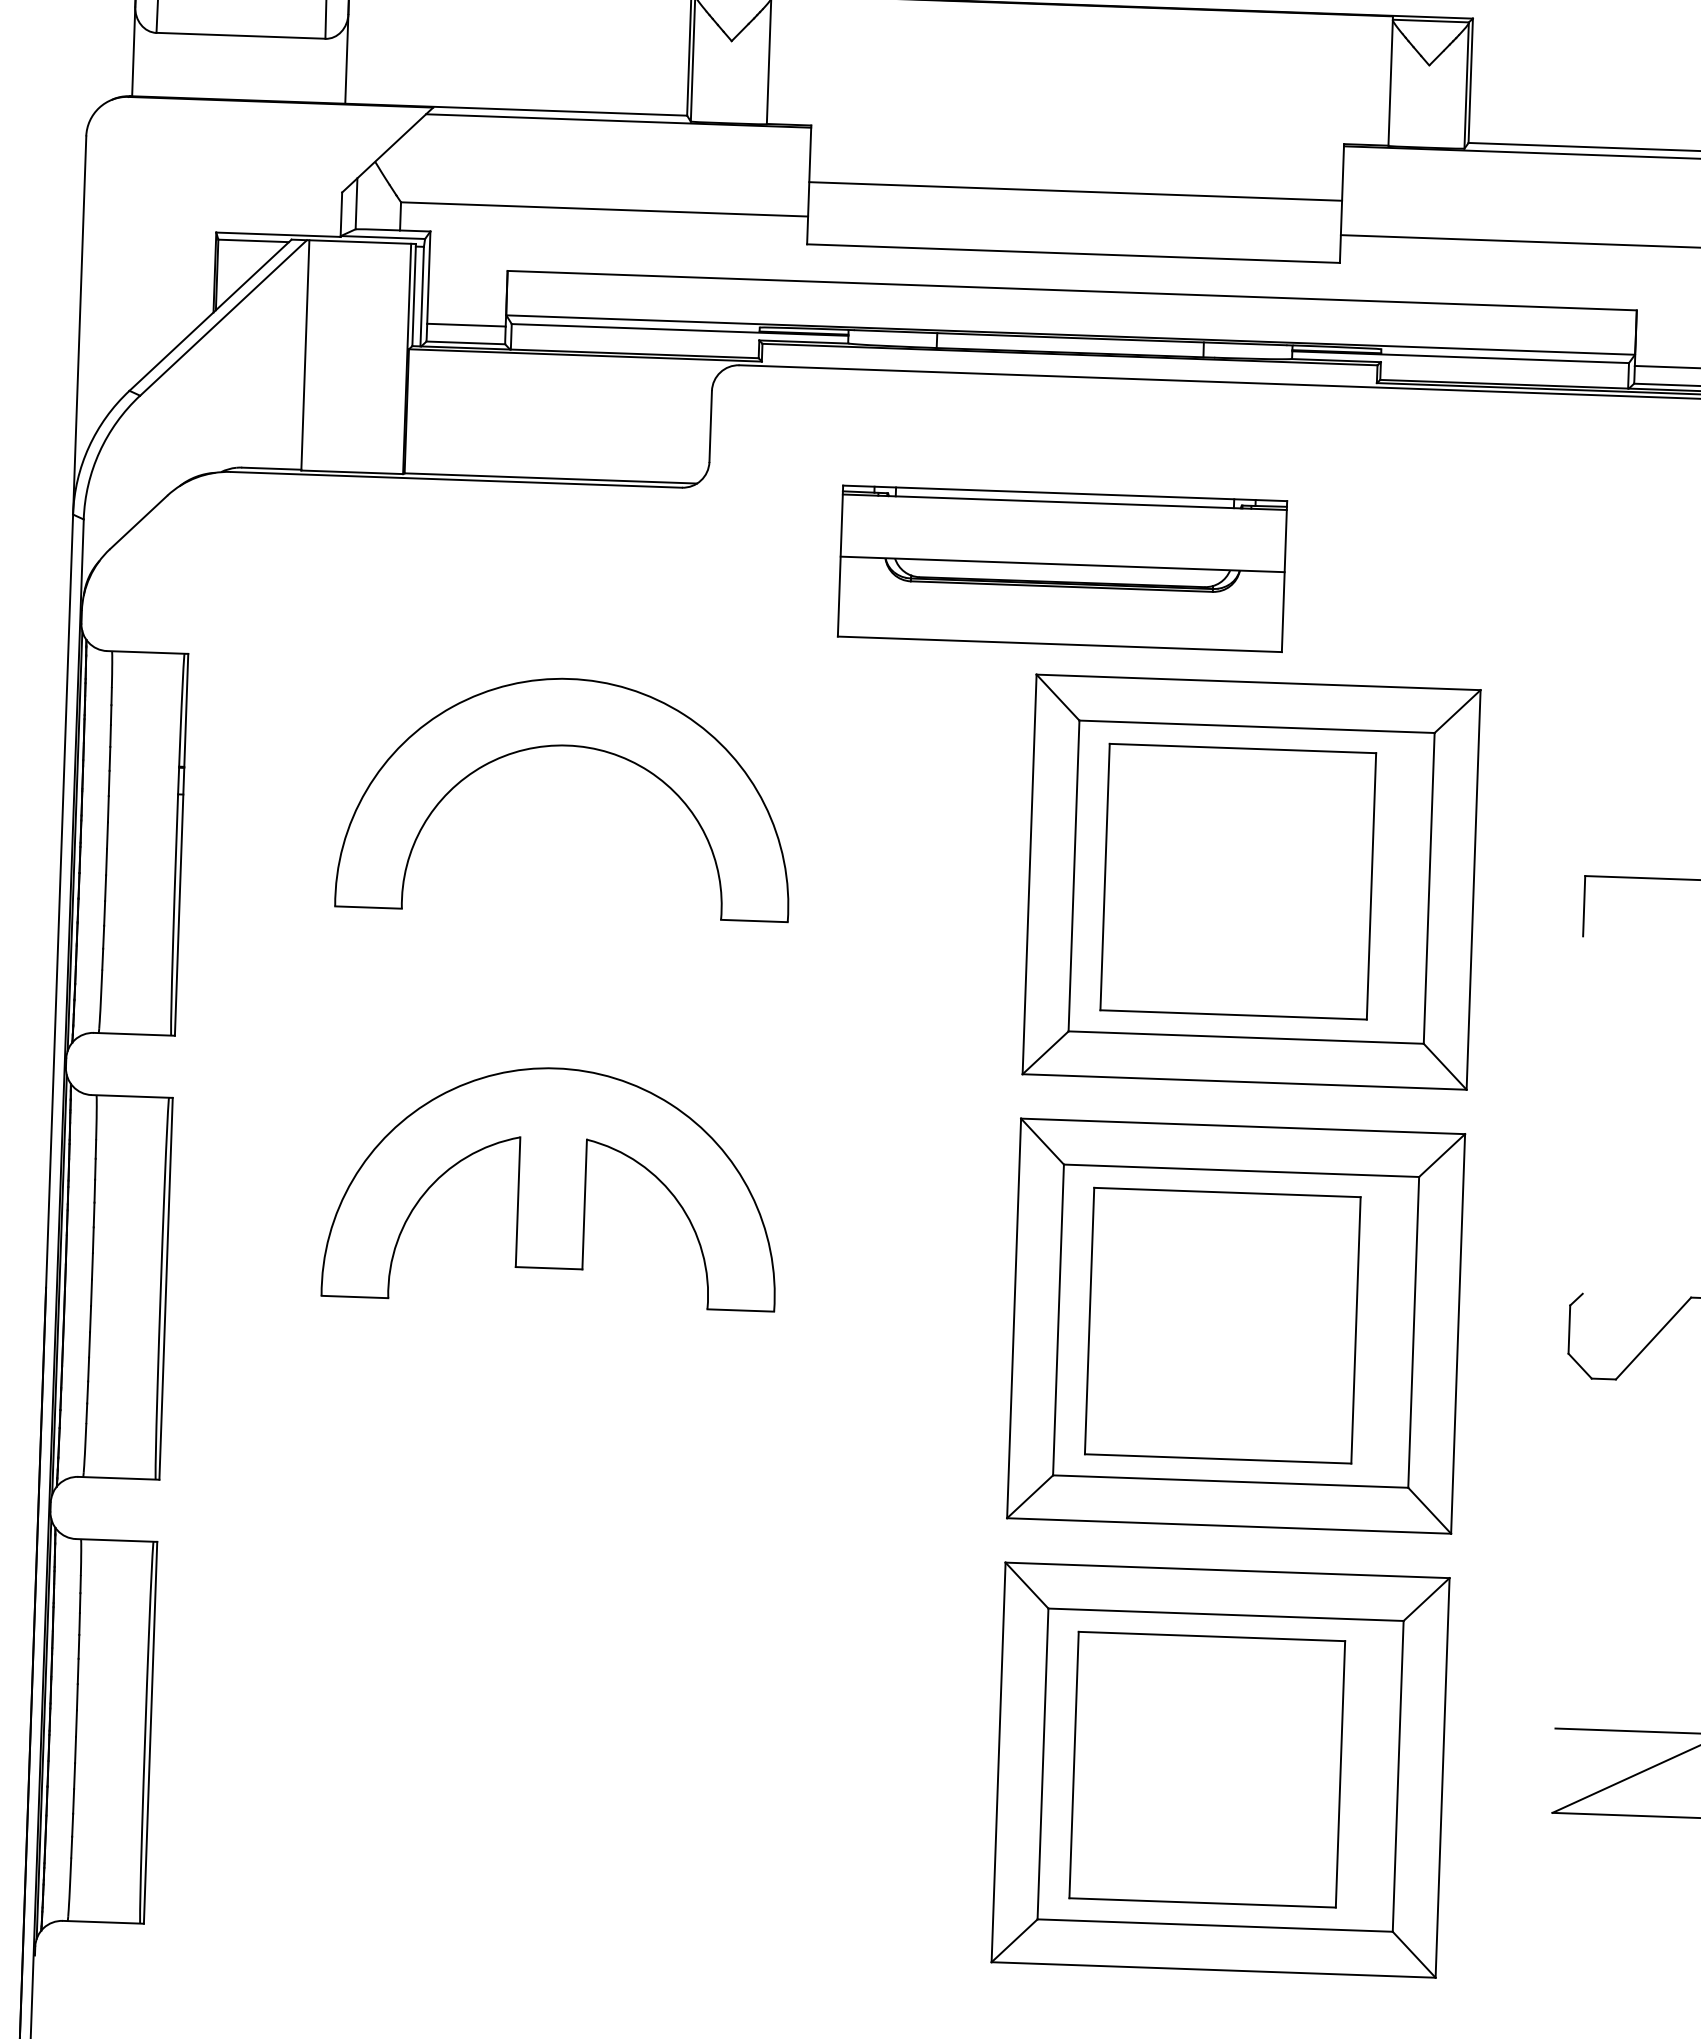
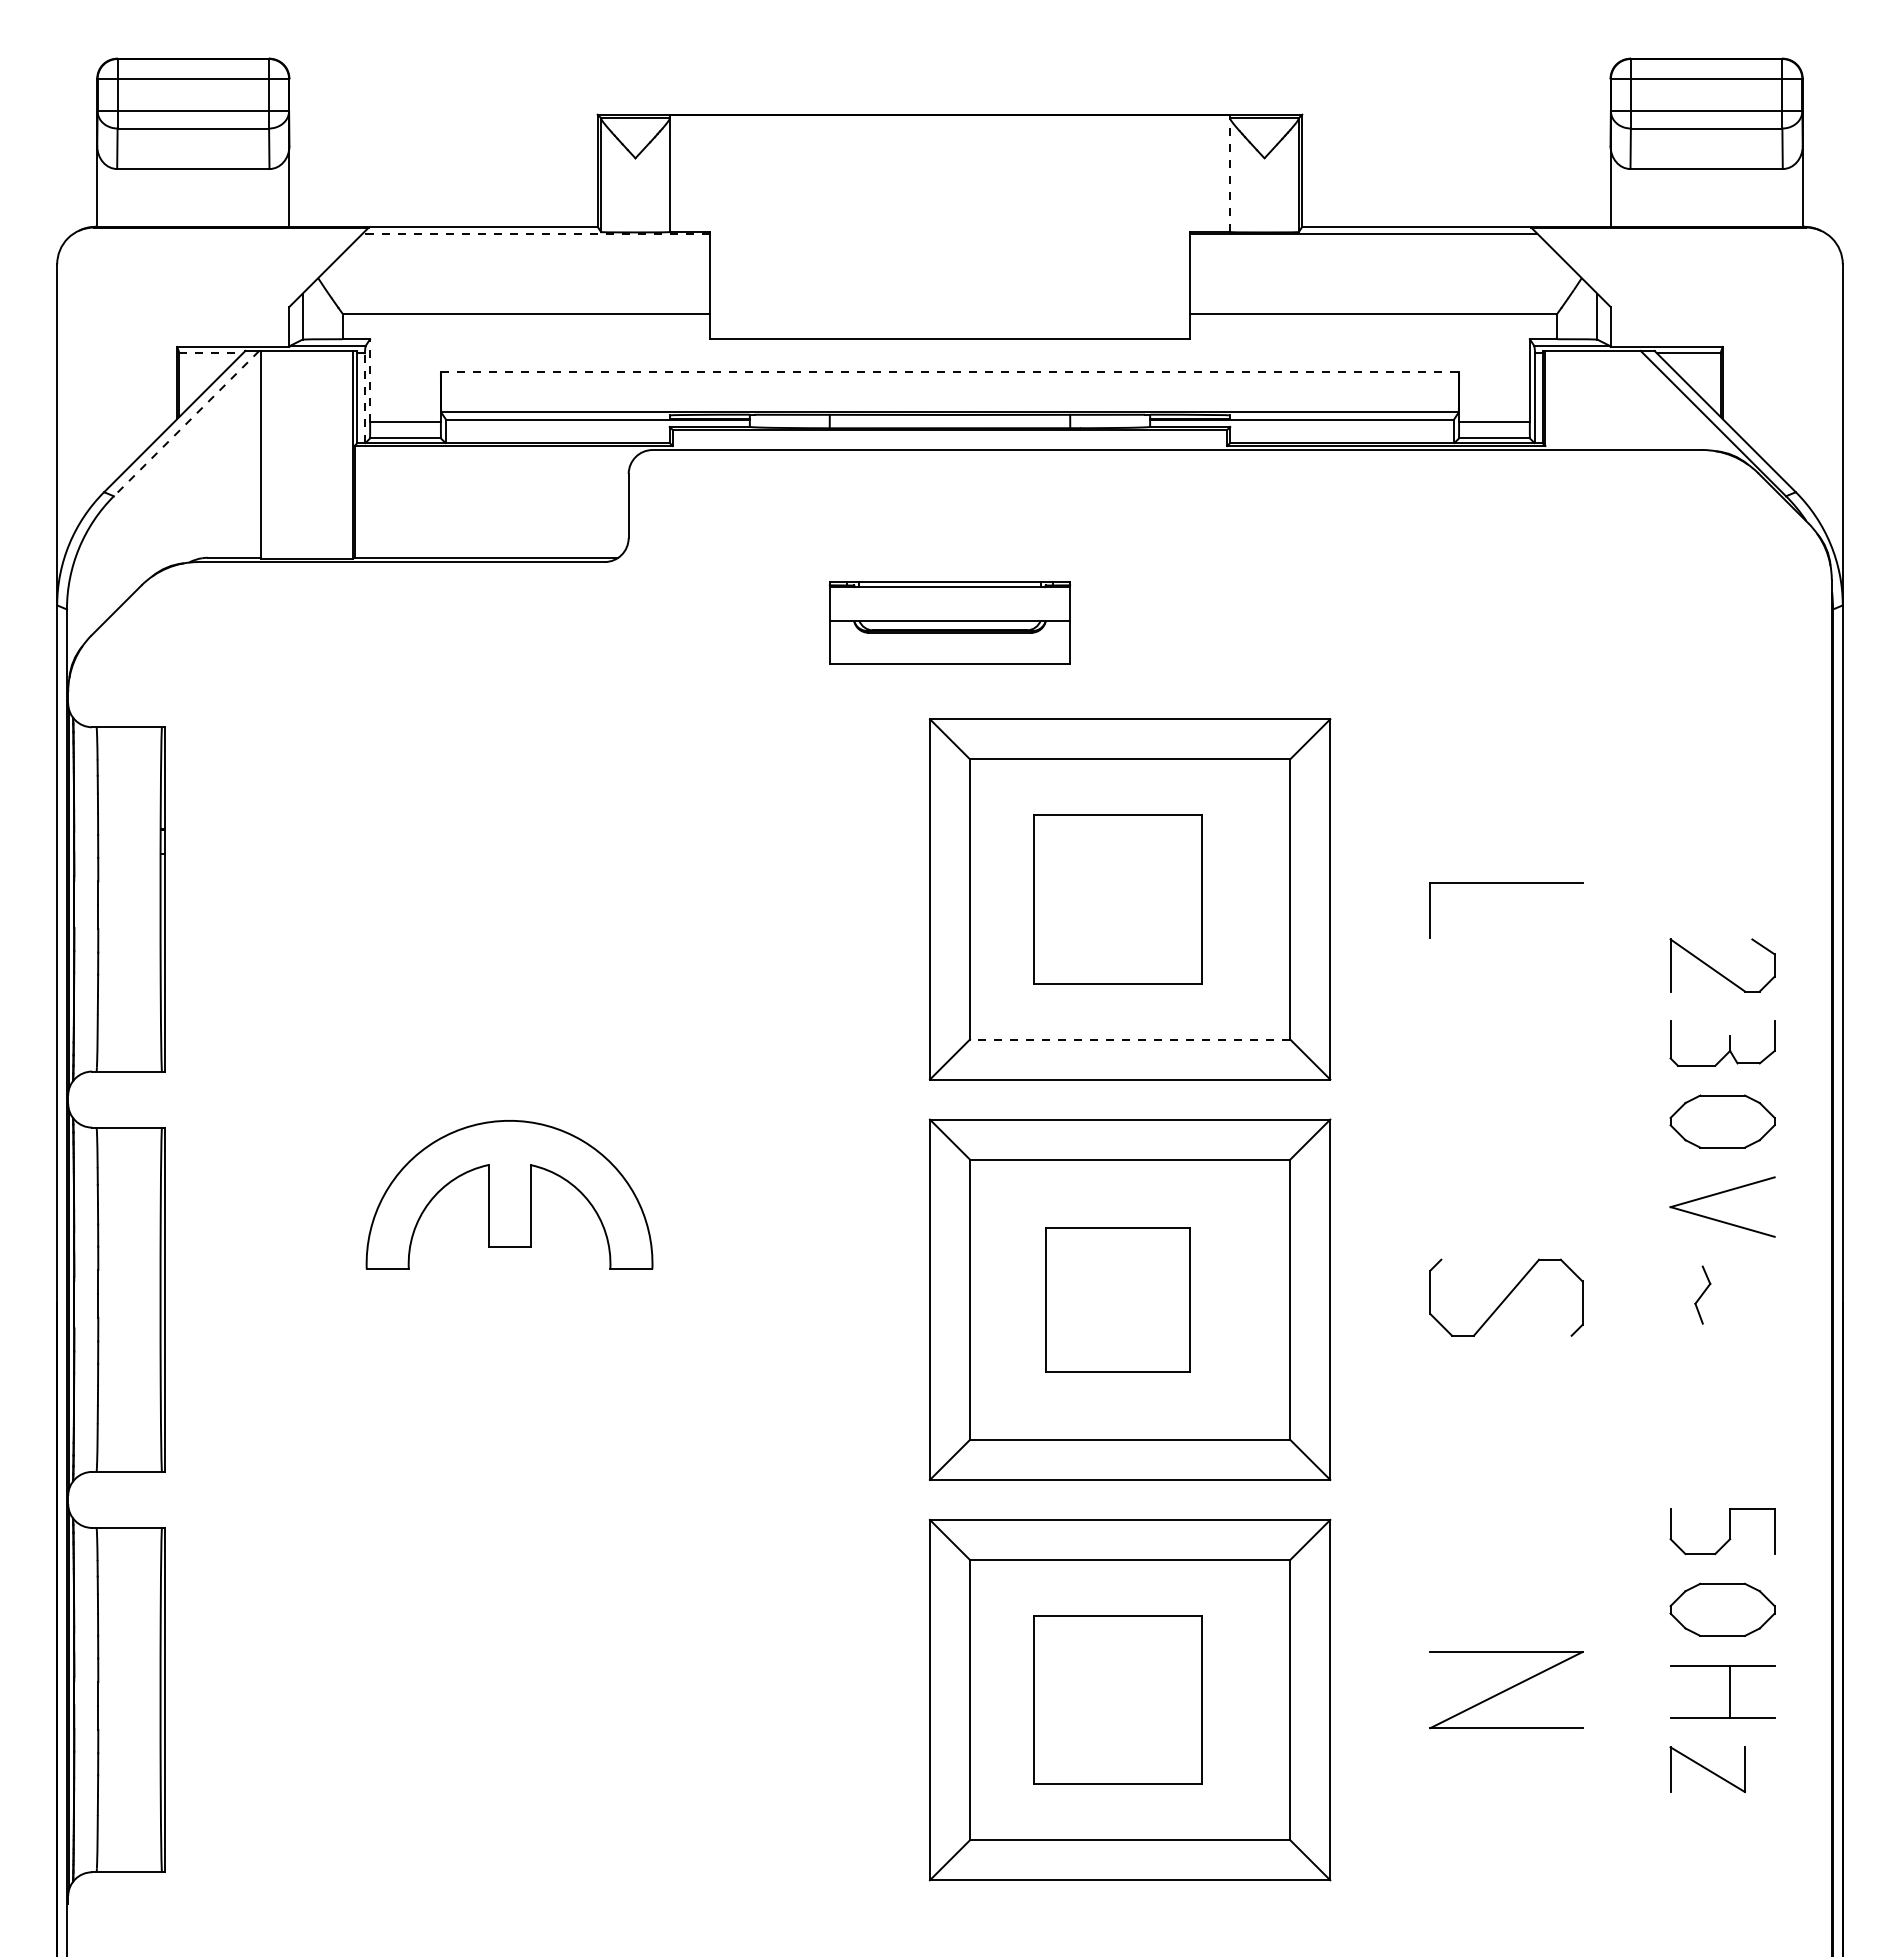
line: (1391, 81) -> (1230, 173), solid -> dashed
line: (619, 120) -> (536, 233), solid -> dashed
line: (1075, 191) -> (949, 282), removed
line: (253, 241) -> (211, 353), solid -> dashed
line: (429, 277) -> (370, 380), solid -> dashed
line: (1072, 290) -> (950, 372), solid -> dashed
line: (421, 297) -> (364, 398), solid -> dashed
line: (223, 317) -> (186, 423), solid -> dashed
part: (1061, 568) -> (949, 622), size x0.6
part: (558, 747) -> (501, 799), removed
part: (1237, 881) -> (1117, 899), size x0.7
line: (1245, 1037) -> (1129, 1039), solid -> dashed
part: (551, 1185) -> (509, 1194), size x0.7
part: (1222, 1325) -> (1117, 1299), size x0.6
part: (1206, 1769) -> (1117, 1699), size x0.7

